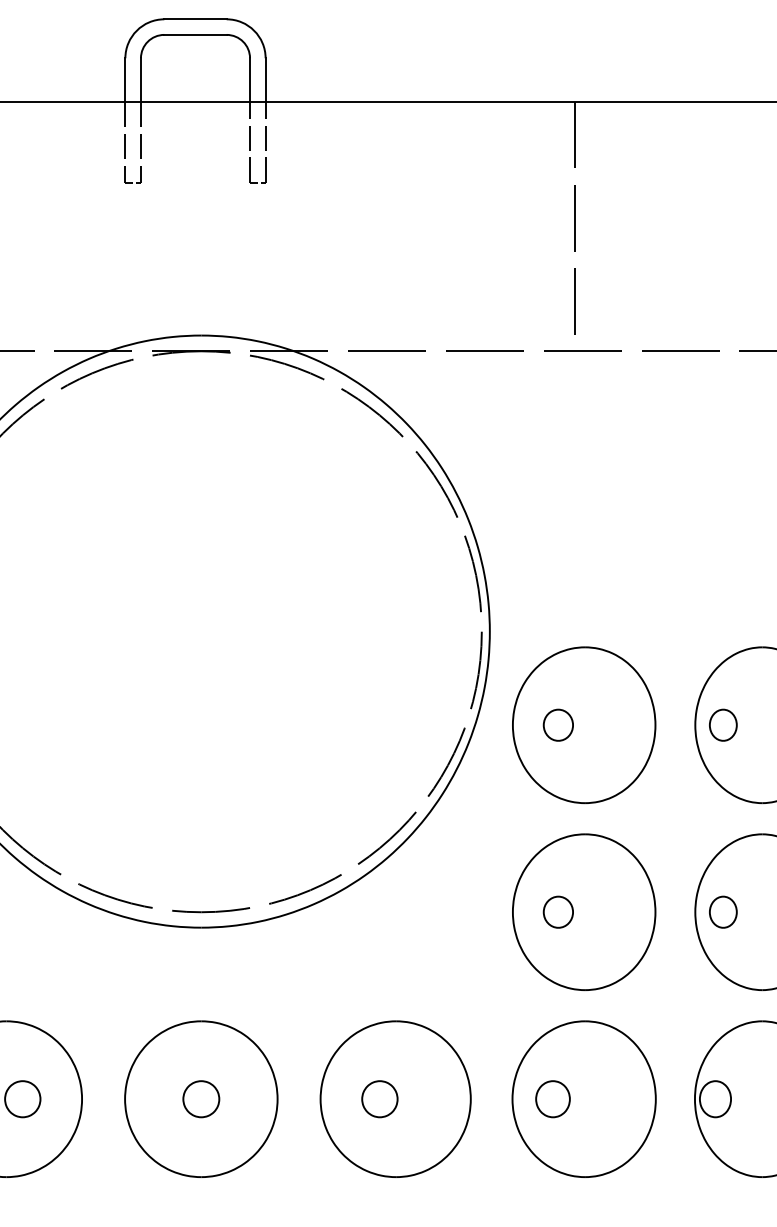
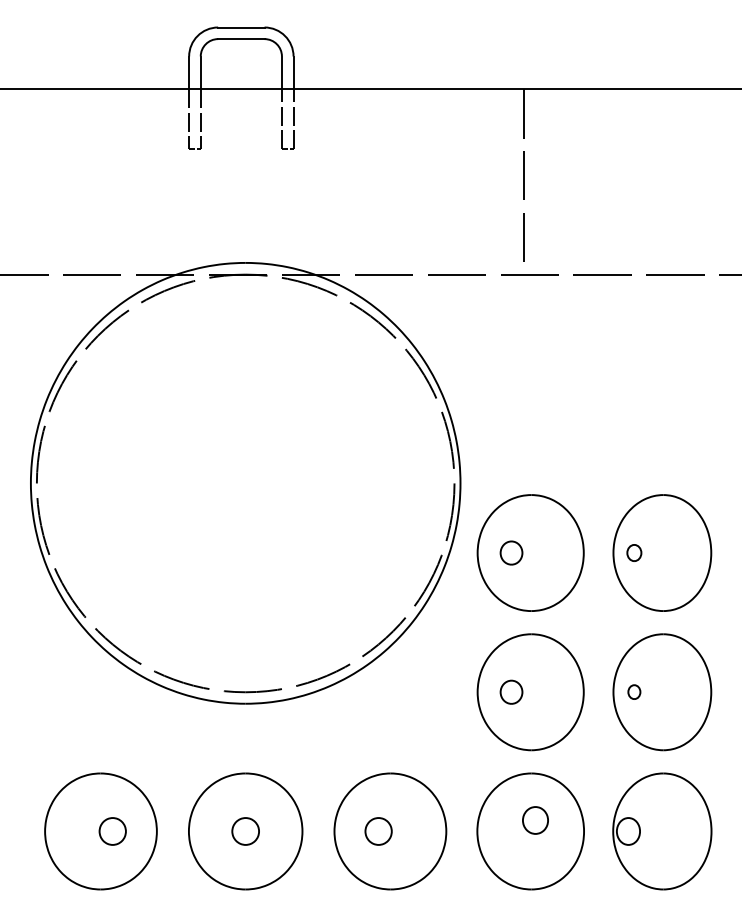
part: (723, 724) -> (634, 552), size x0.7
part: (723, 911) -> (634, 691), size x0.6
part: (552, 1099) -> (535, 820), moved

